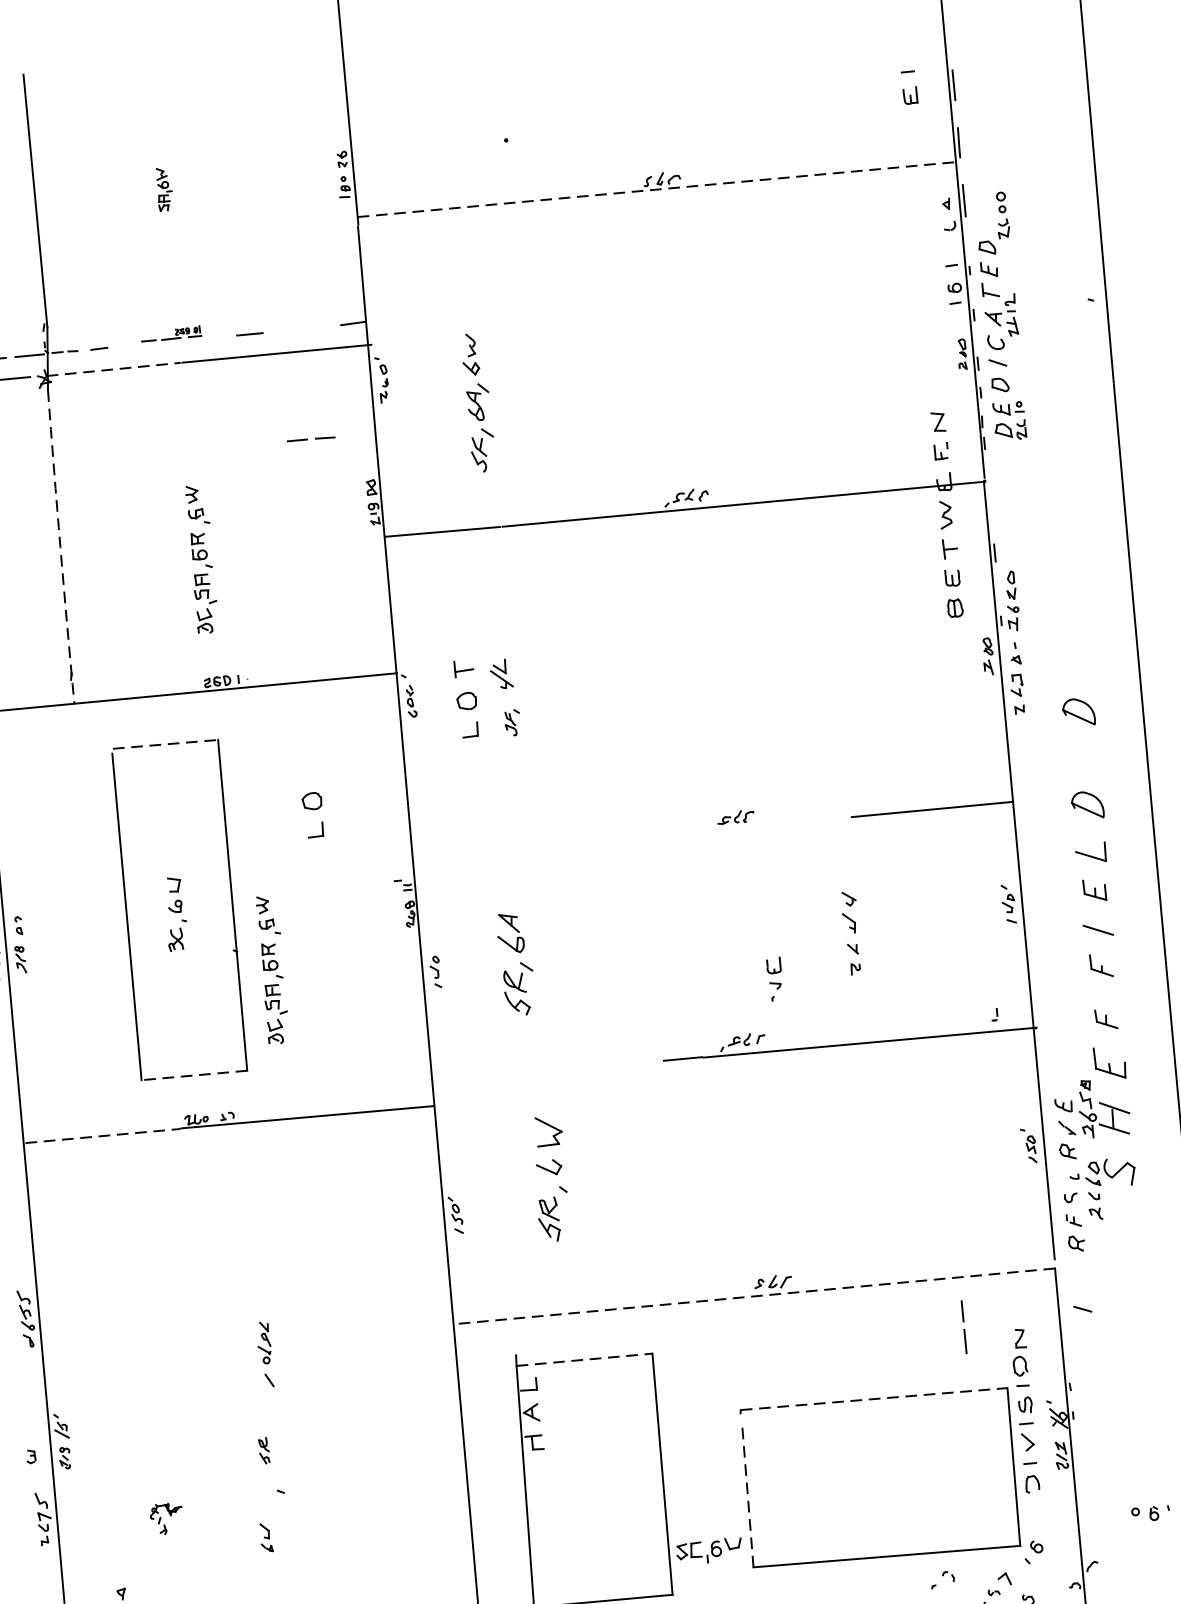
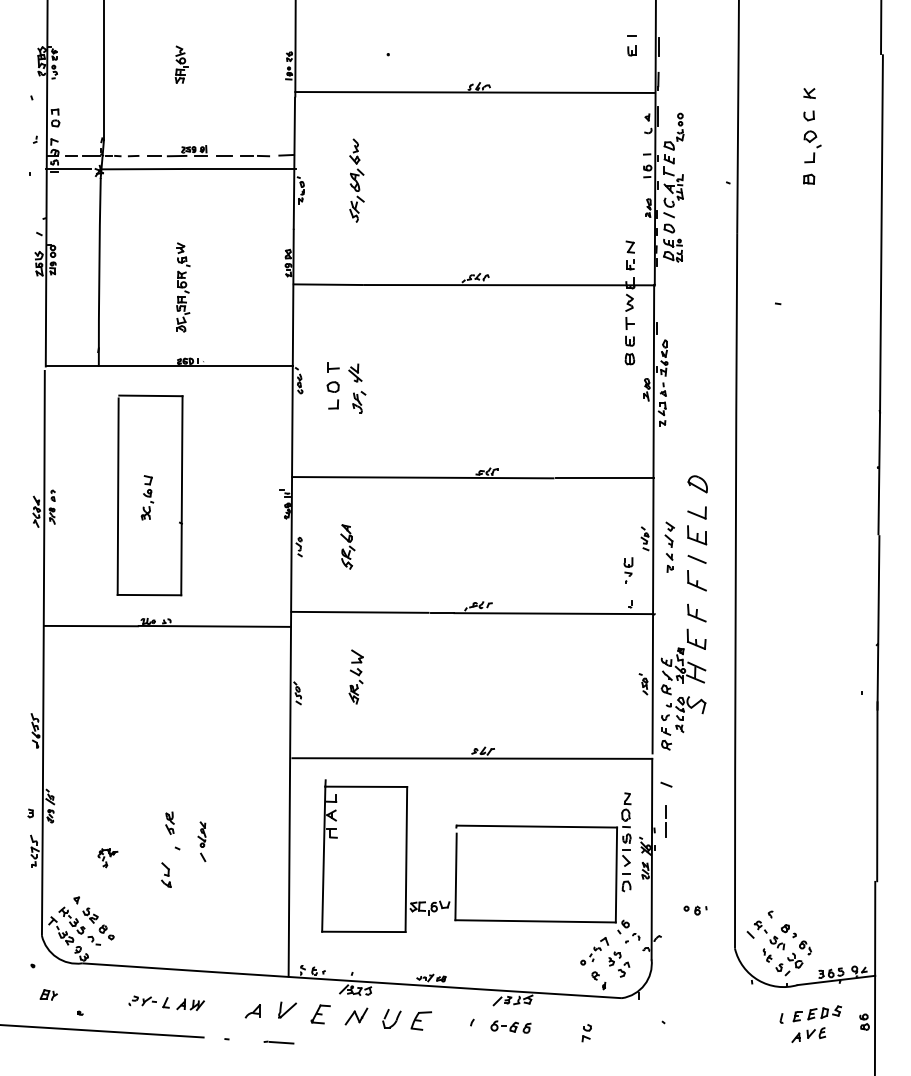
part: (164, 189) -> (181, 64), size x1.43
line: (656, 189) -> (475, 92), dashed -> solid
part: (171, 334) -> (177, 151), size x1.67
line: (114, 369) -> (141, 169), dashed -> solid
part: (477, 402) -> (356, 180), moved
line: (308, 440) -> (253, 156), moved
arc: (60, 547) -> (99, 272), dashed -> solid
part: (1078, 712) -> (697, 428), removed
part: (512, 722) -> (359, 402), size x1.43
line: (164, 743) -> (150, 395), dashed -> solid
part: (312, 815) -> (234, 446), removed
line: (629, 837) -> (422, 477), added
part: (1095, 890) -> (697, 535), size x1.43
part: (851, 931) -> (669, 546), moved
part: (515, 963) -> (347, 546), size x0.71
part: (1100, 965) -> (696, 580), size x1.43
part: (273, 969) -> (202, 536), removed
part: (775, 979) -> (628, 570), moved
part: (1105, 1018) -> (696, 612), size x1.43
line: (545, 1069) -> (359, 611), added
line: (194, 1076) -> (149, 595), dashed -> solid
line: (103, 1136) -> (91, 626), dashed -> solid
part: (549, 1178) -> (355, 676), size x0.71
line: (756, 1296) -> (472, 758), dashed -> solid
line: (963, 1328) -> (665, 822), moved
part: (264, 1354) -> (201, 841), moved
line: (584, 1359) -> (366, 786), dashed -> solid
line: (875, 1398) -> (537, 826), dashed -> solid
part: (263, 1449) -> (169, 822), size x1.43
line: (748, 1494) -> (456, 876), dashed -> solid
part: (266, 1536) -> (166, 874), size x1.43
part: (942, 1580) -> (632, 938), moved

